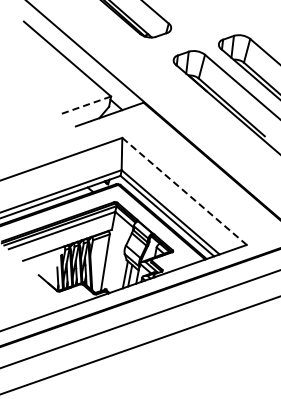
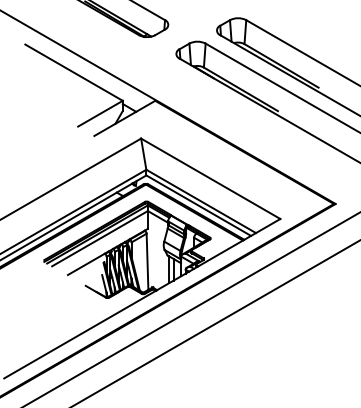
line: (86, 105) -> (100, 113), dashed -> solid
line: (185, 192) -> (211, 179), dashed -> solid

